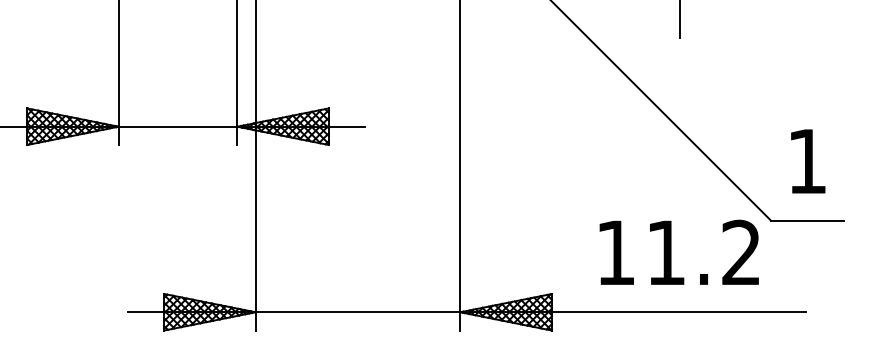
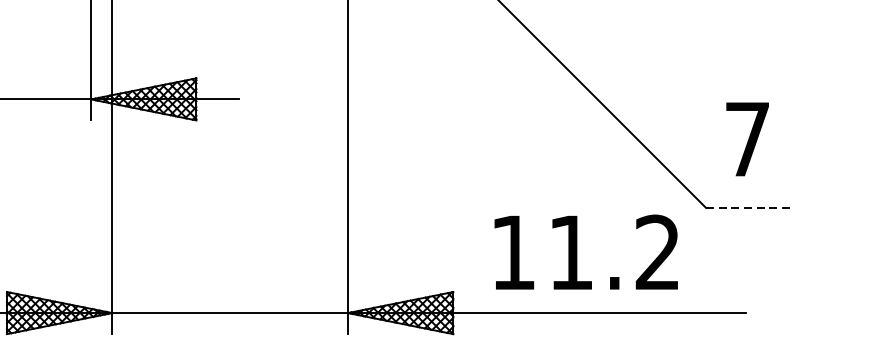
text: (807, 161) -> (747, 139), 1 -> 7
line: (808, 220) -> (748, 207), solid -> dashed
text: (678, 251) -> (585, 251), moved

